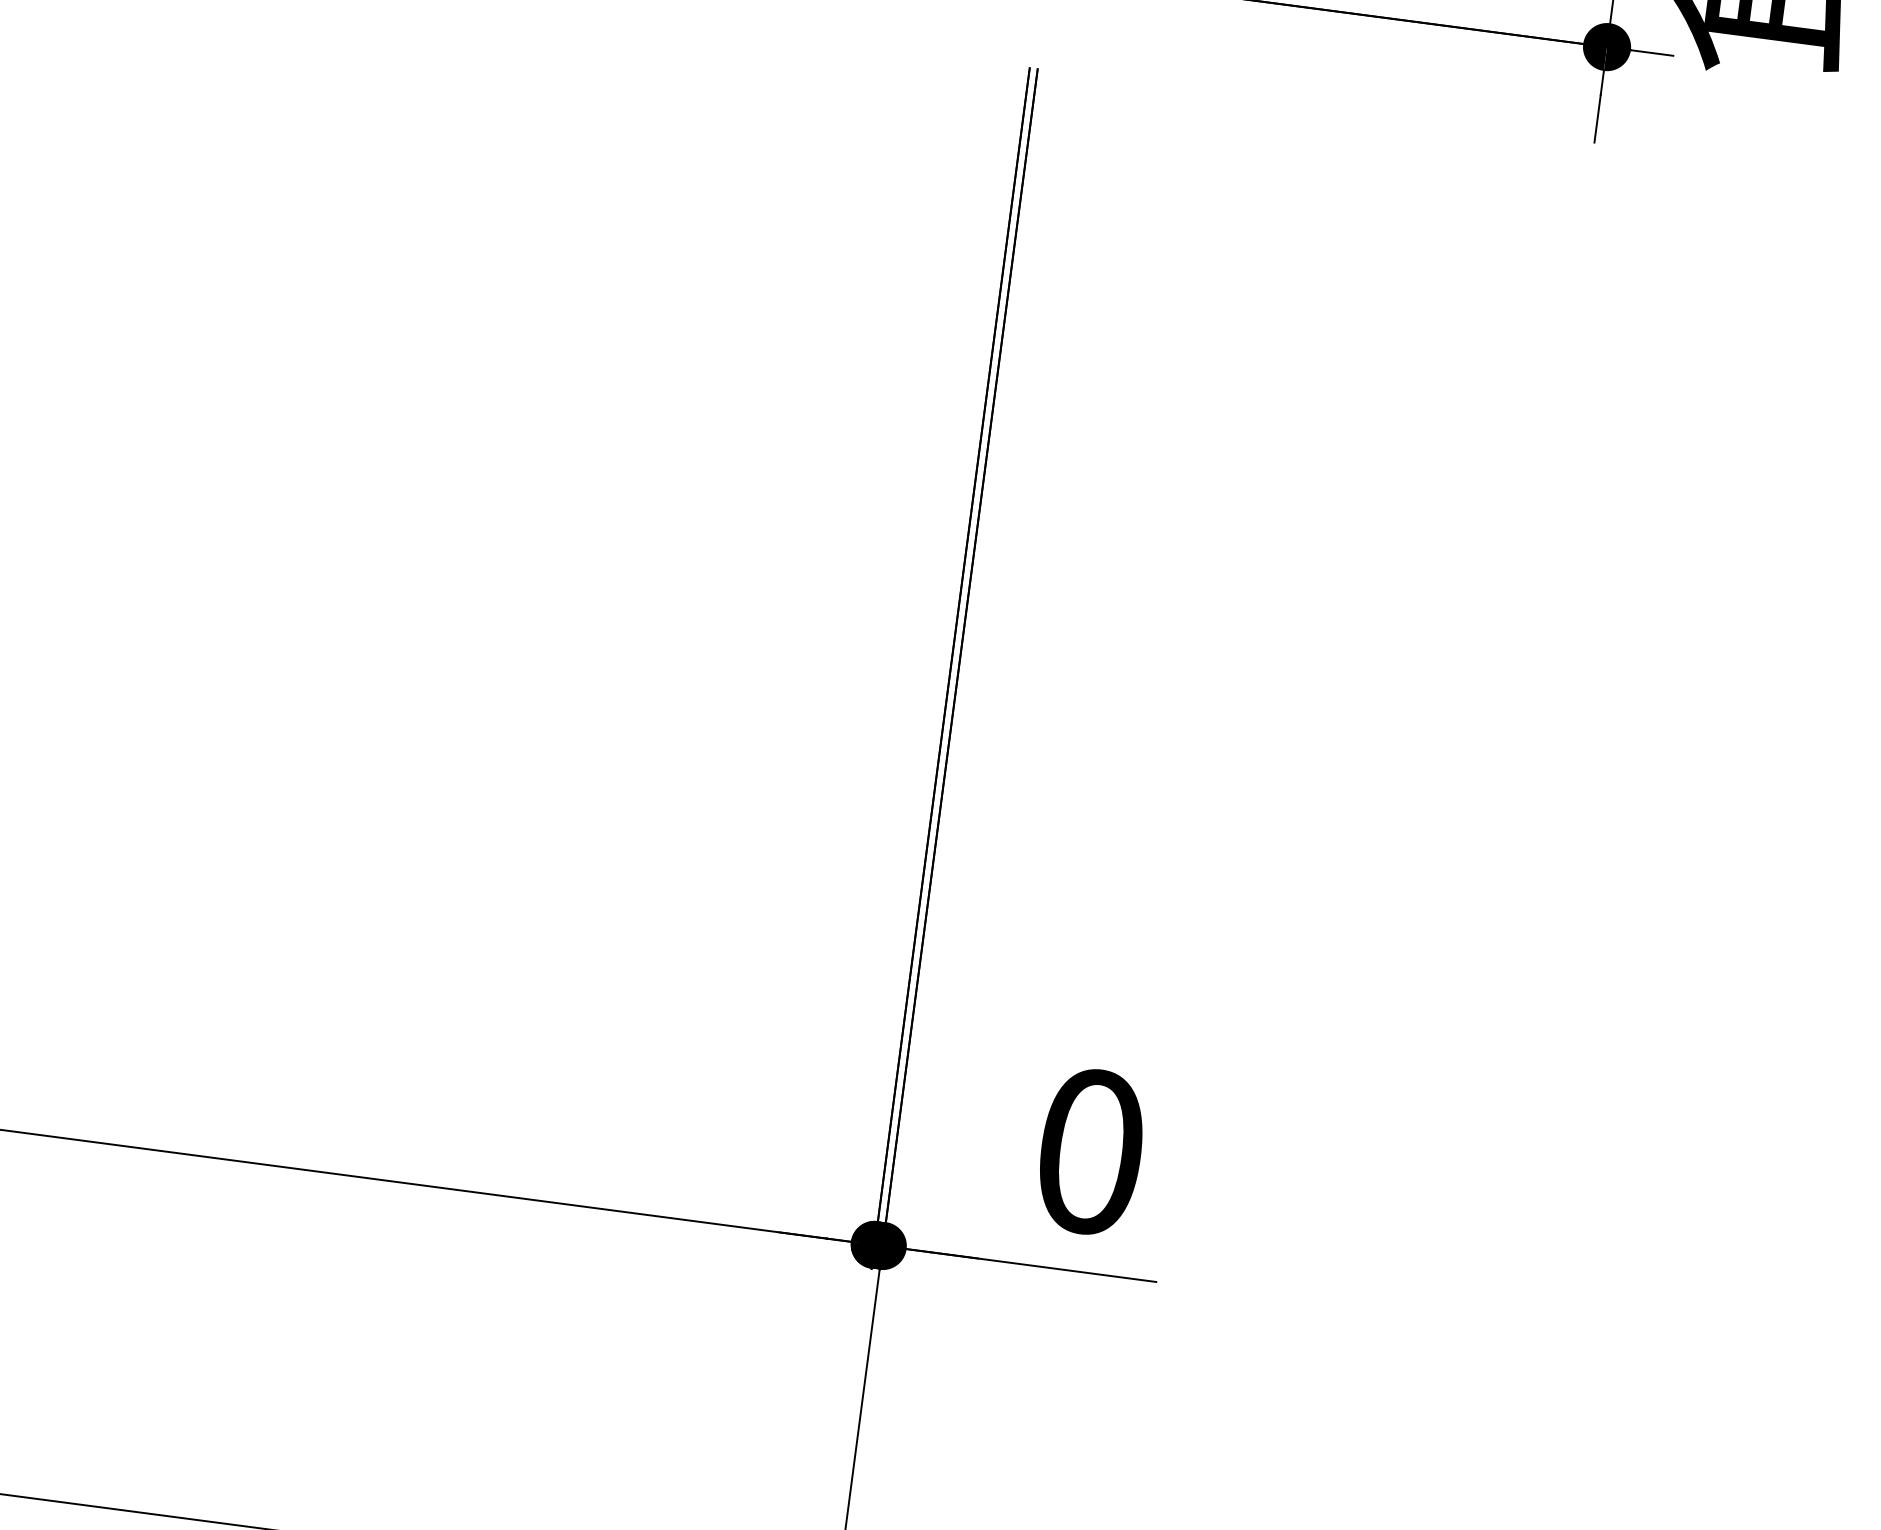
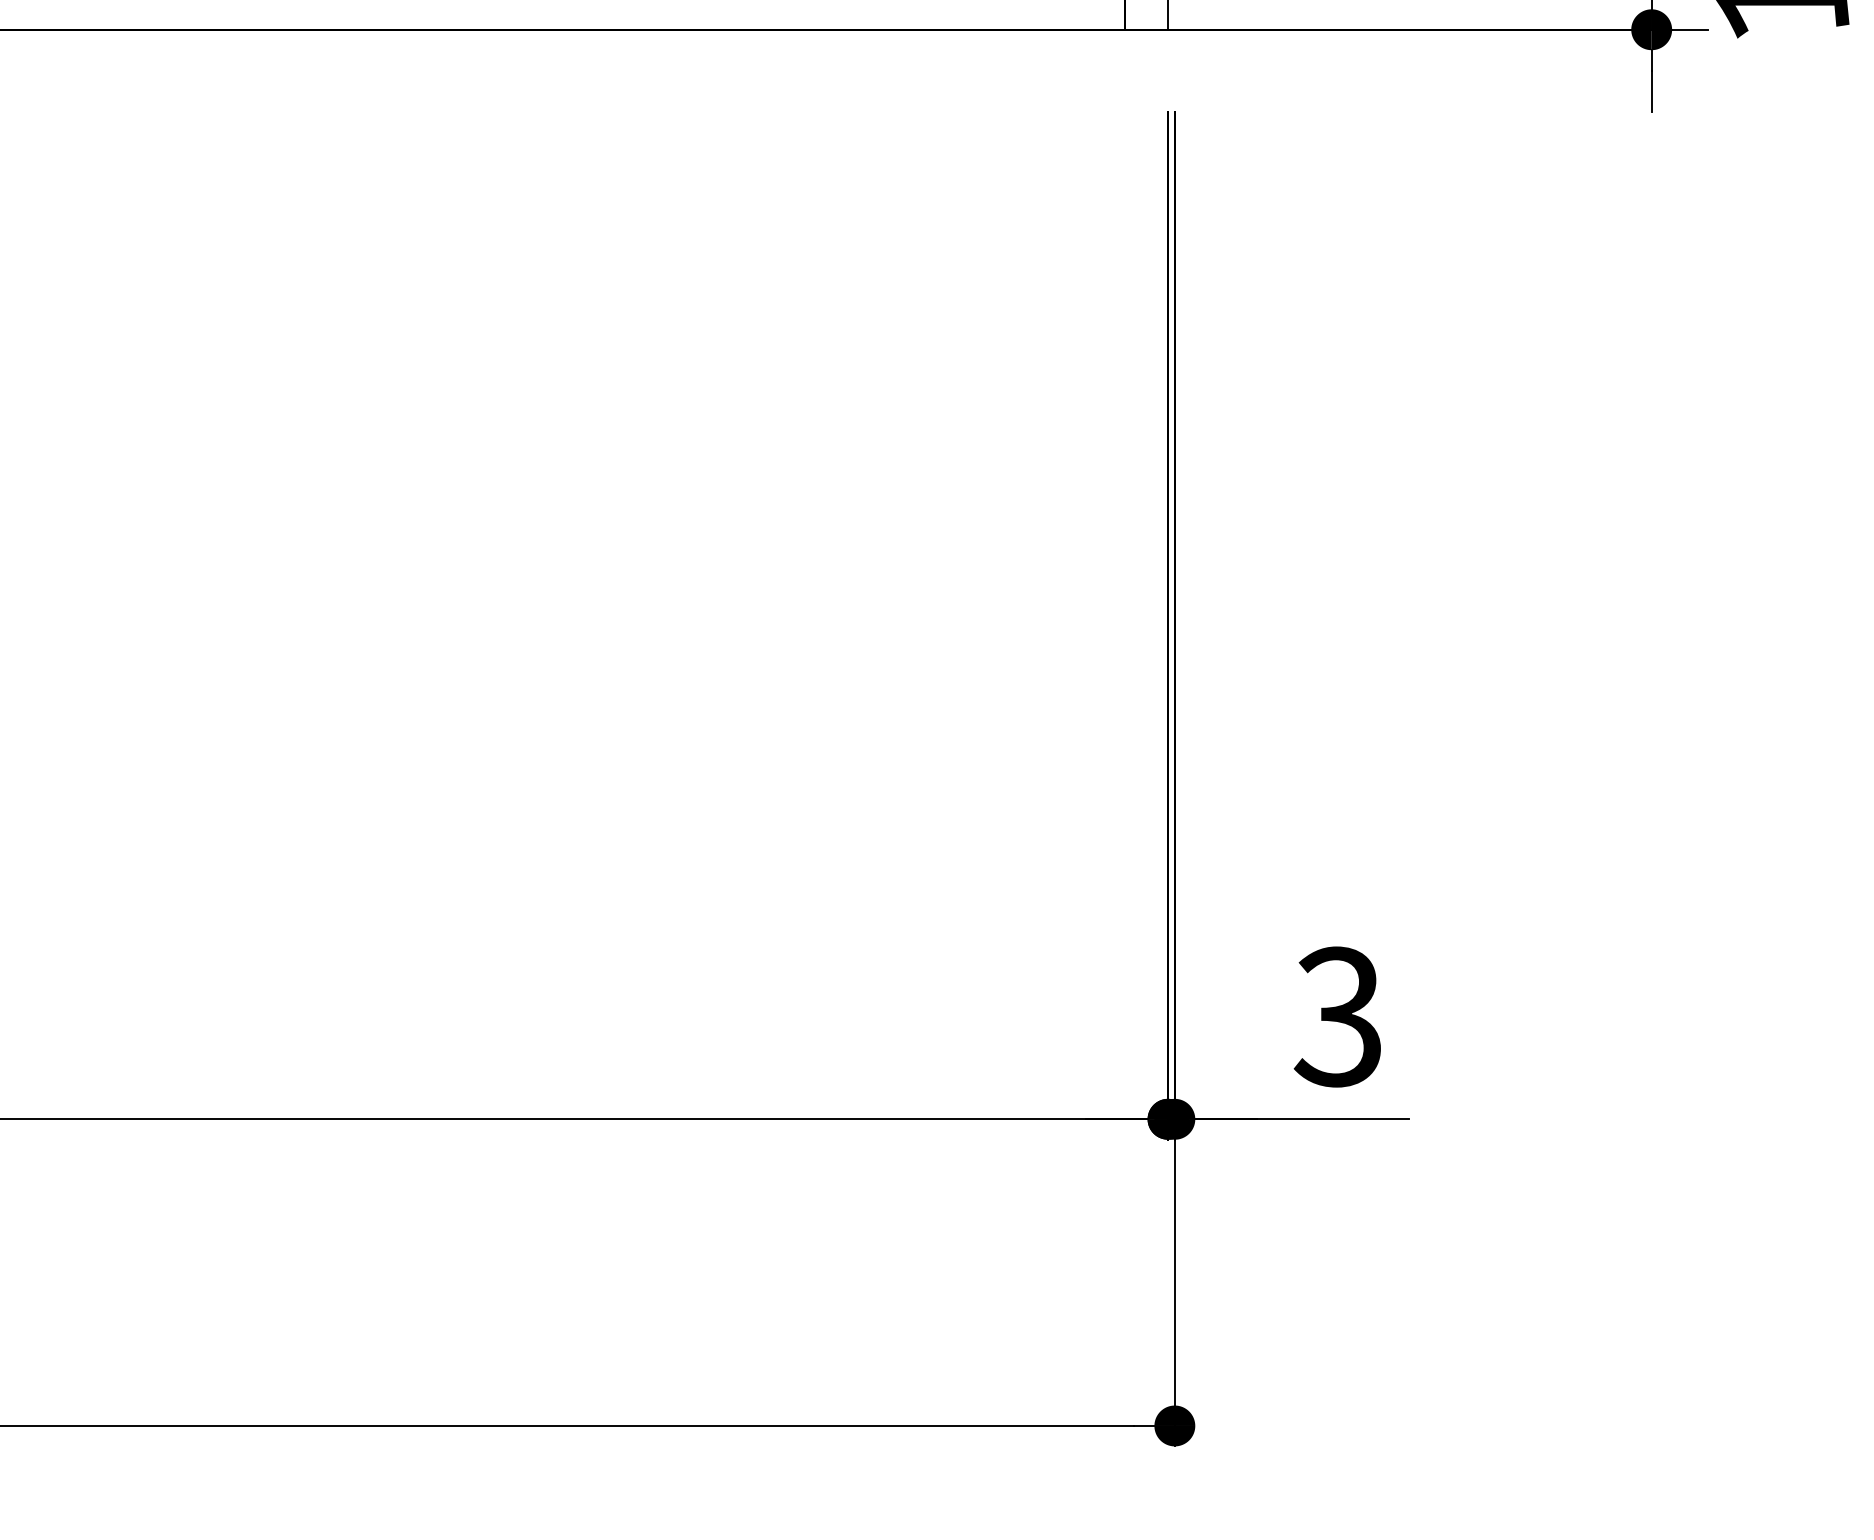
text: (1088, 1150) -> (1337, 1016), 0 -> 3

